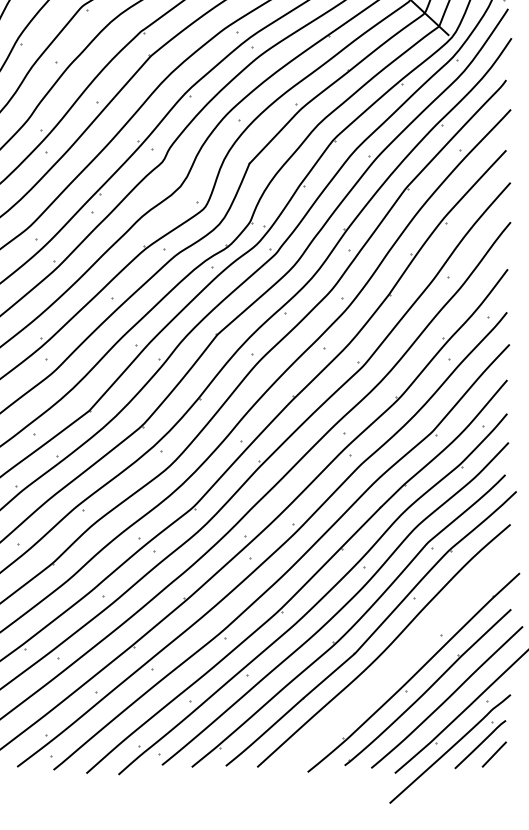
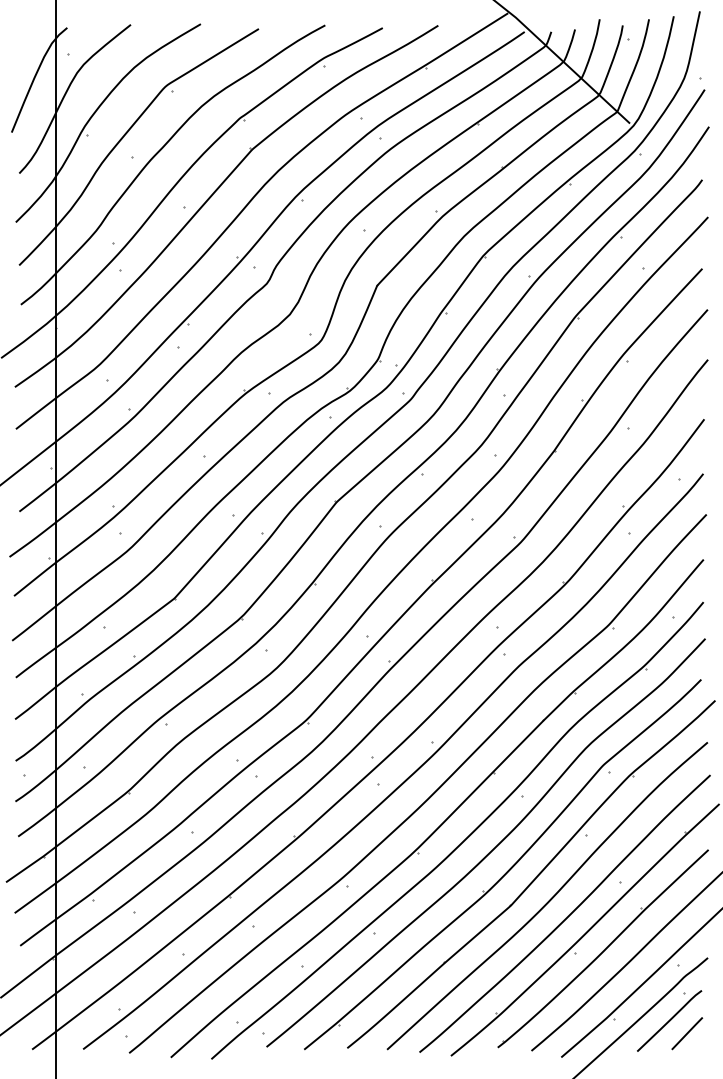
curve: (399, 662) -> (567, 916), added

